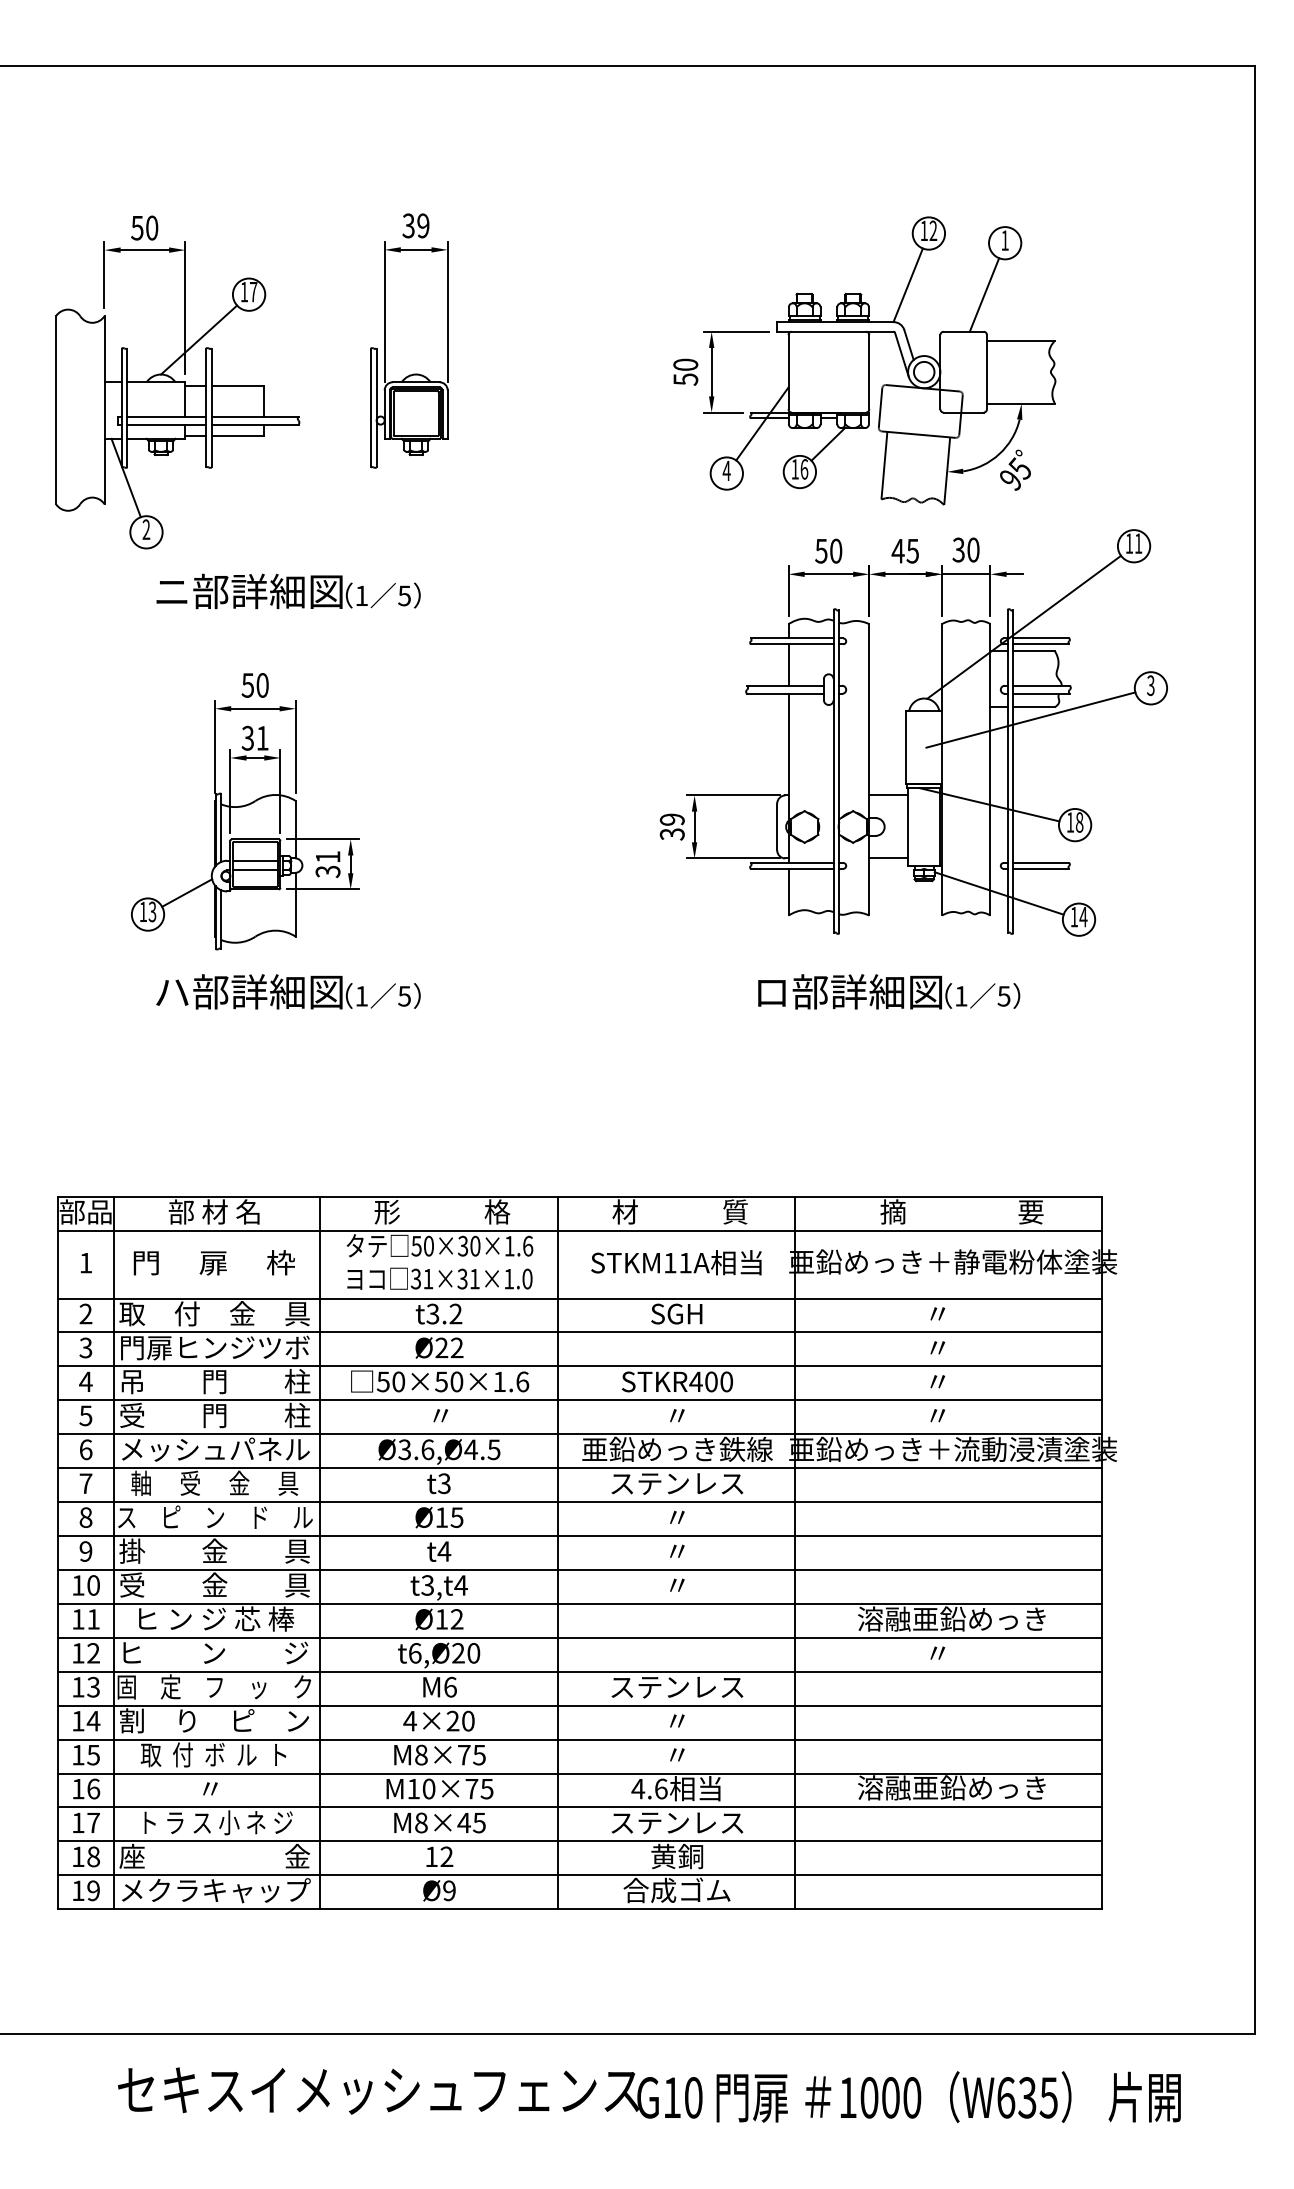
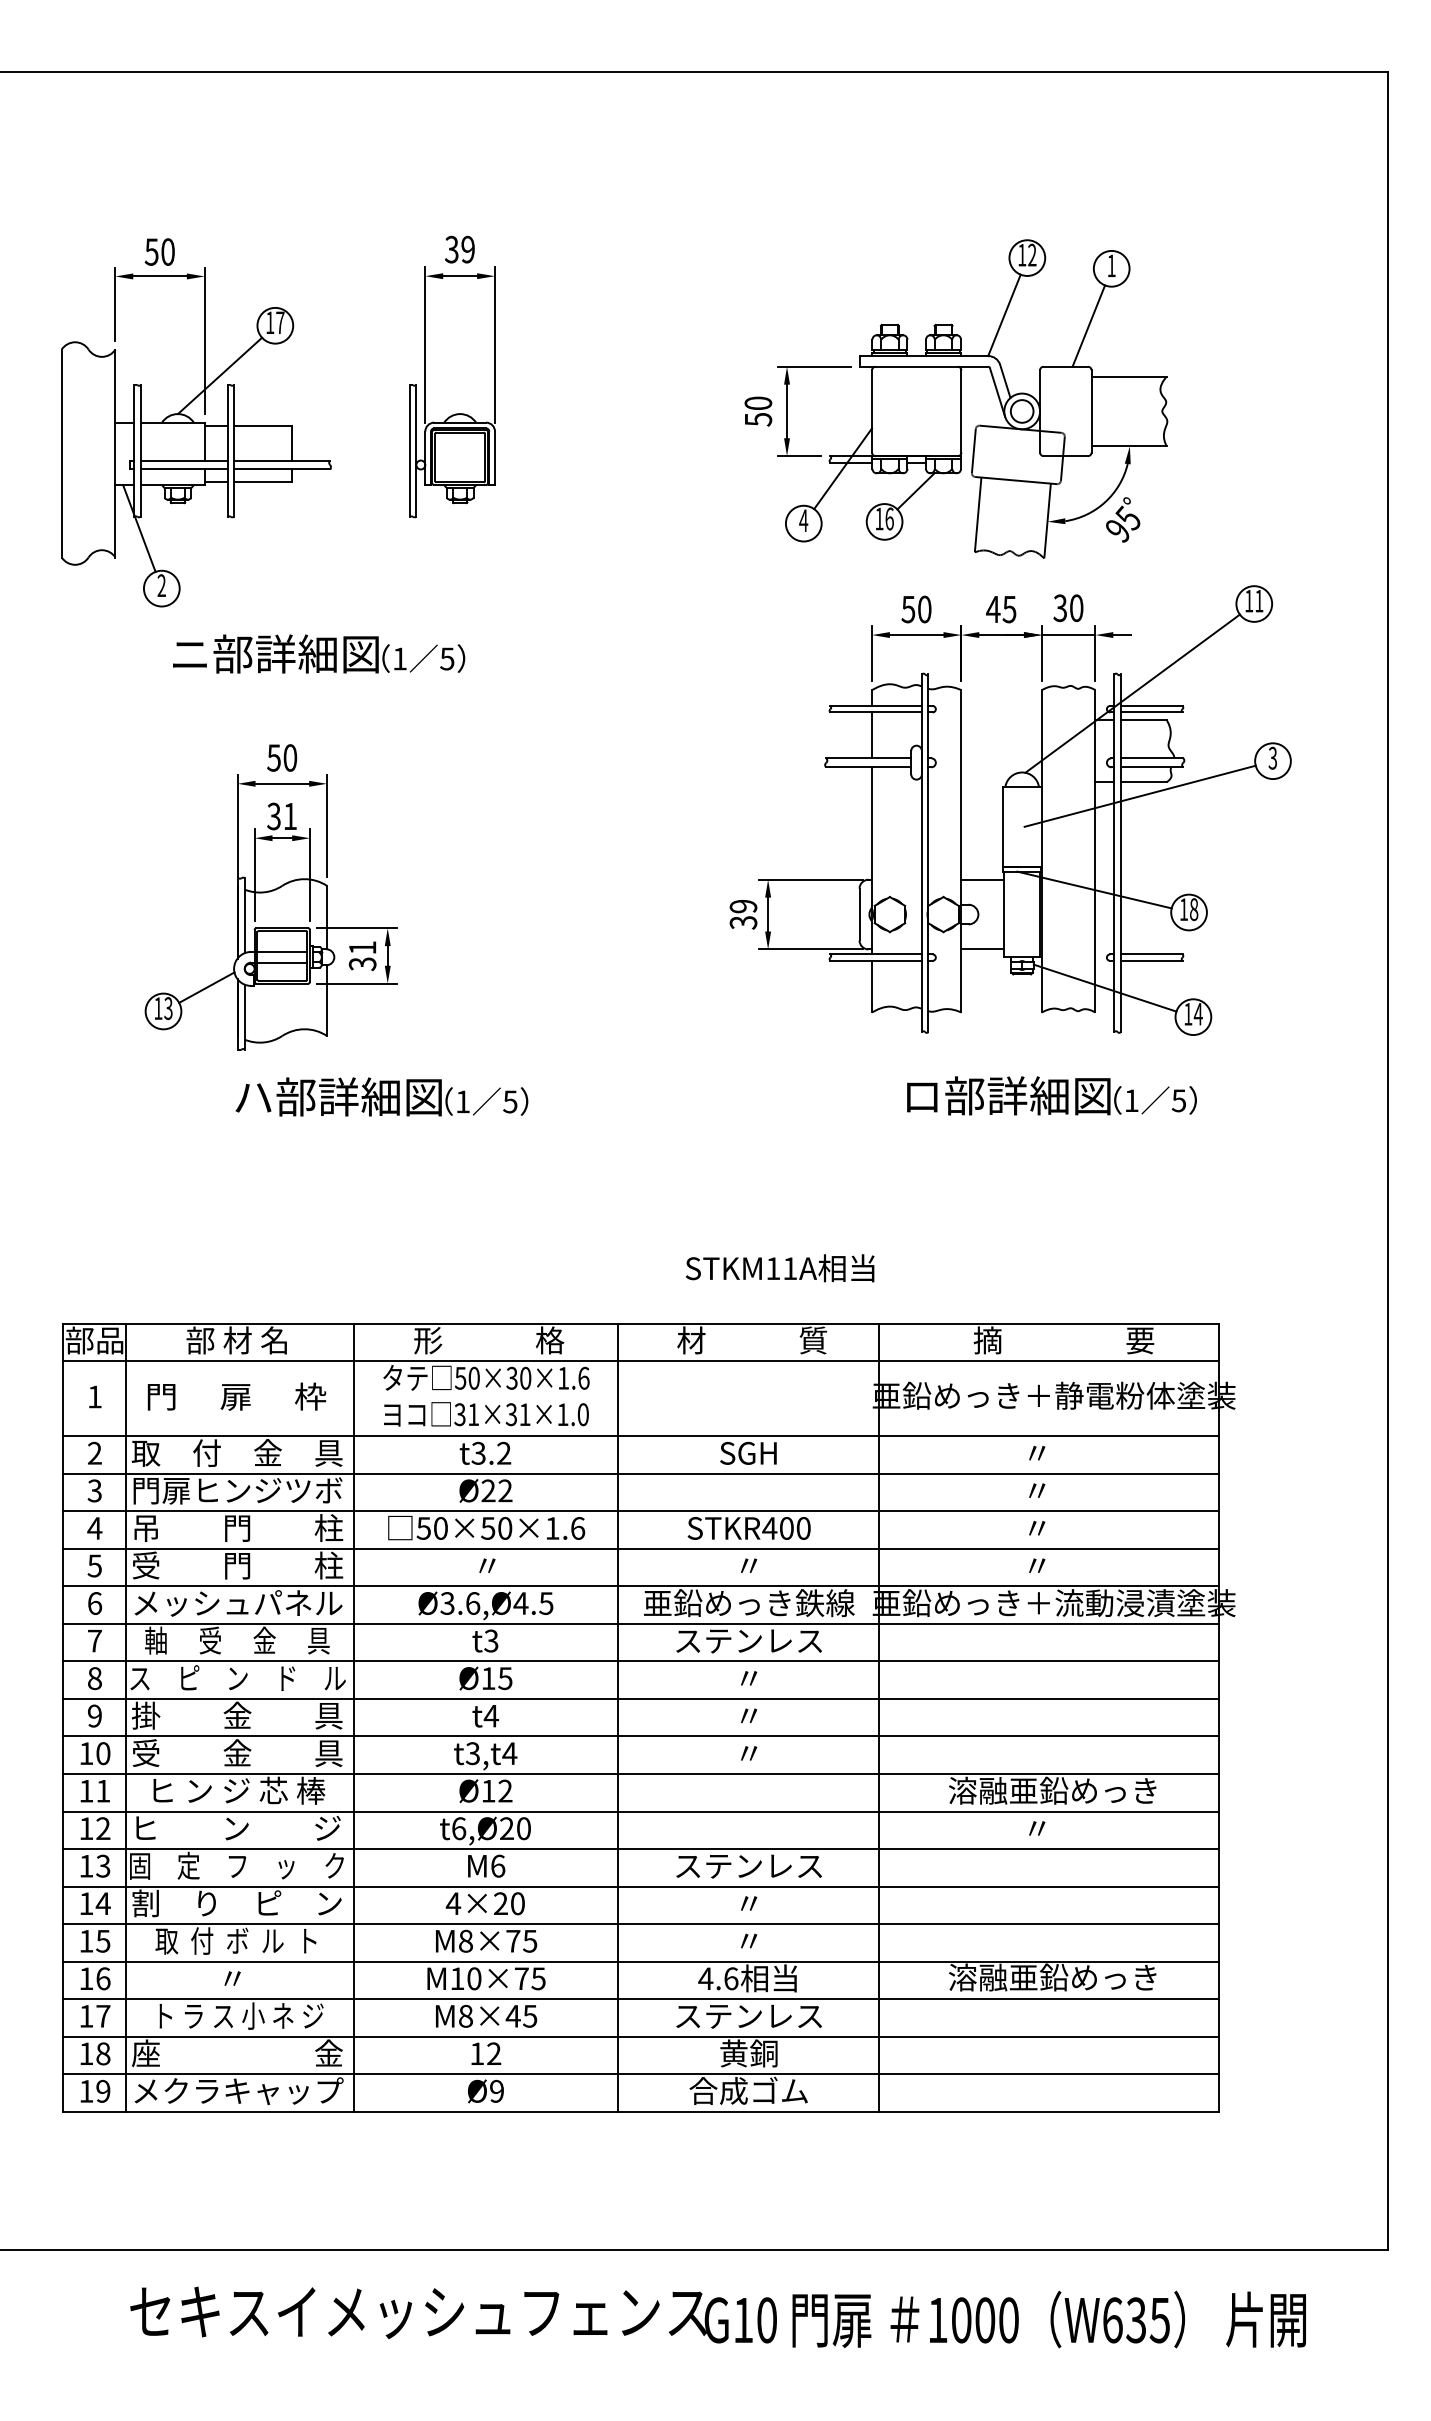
text: (288, 991) -> (381, 1096), moved
text: (889, 991) -> (1052, 1095), moved
text: (676, 1262) -> (780, 1268), moved

